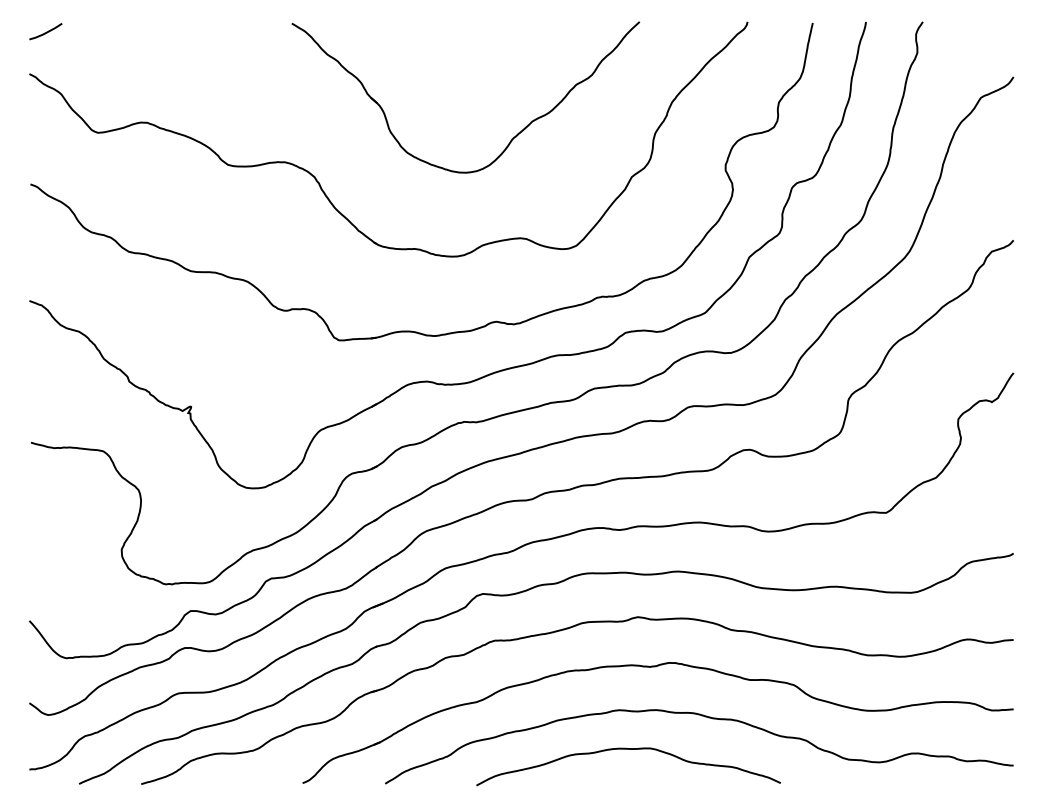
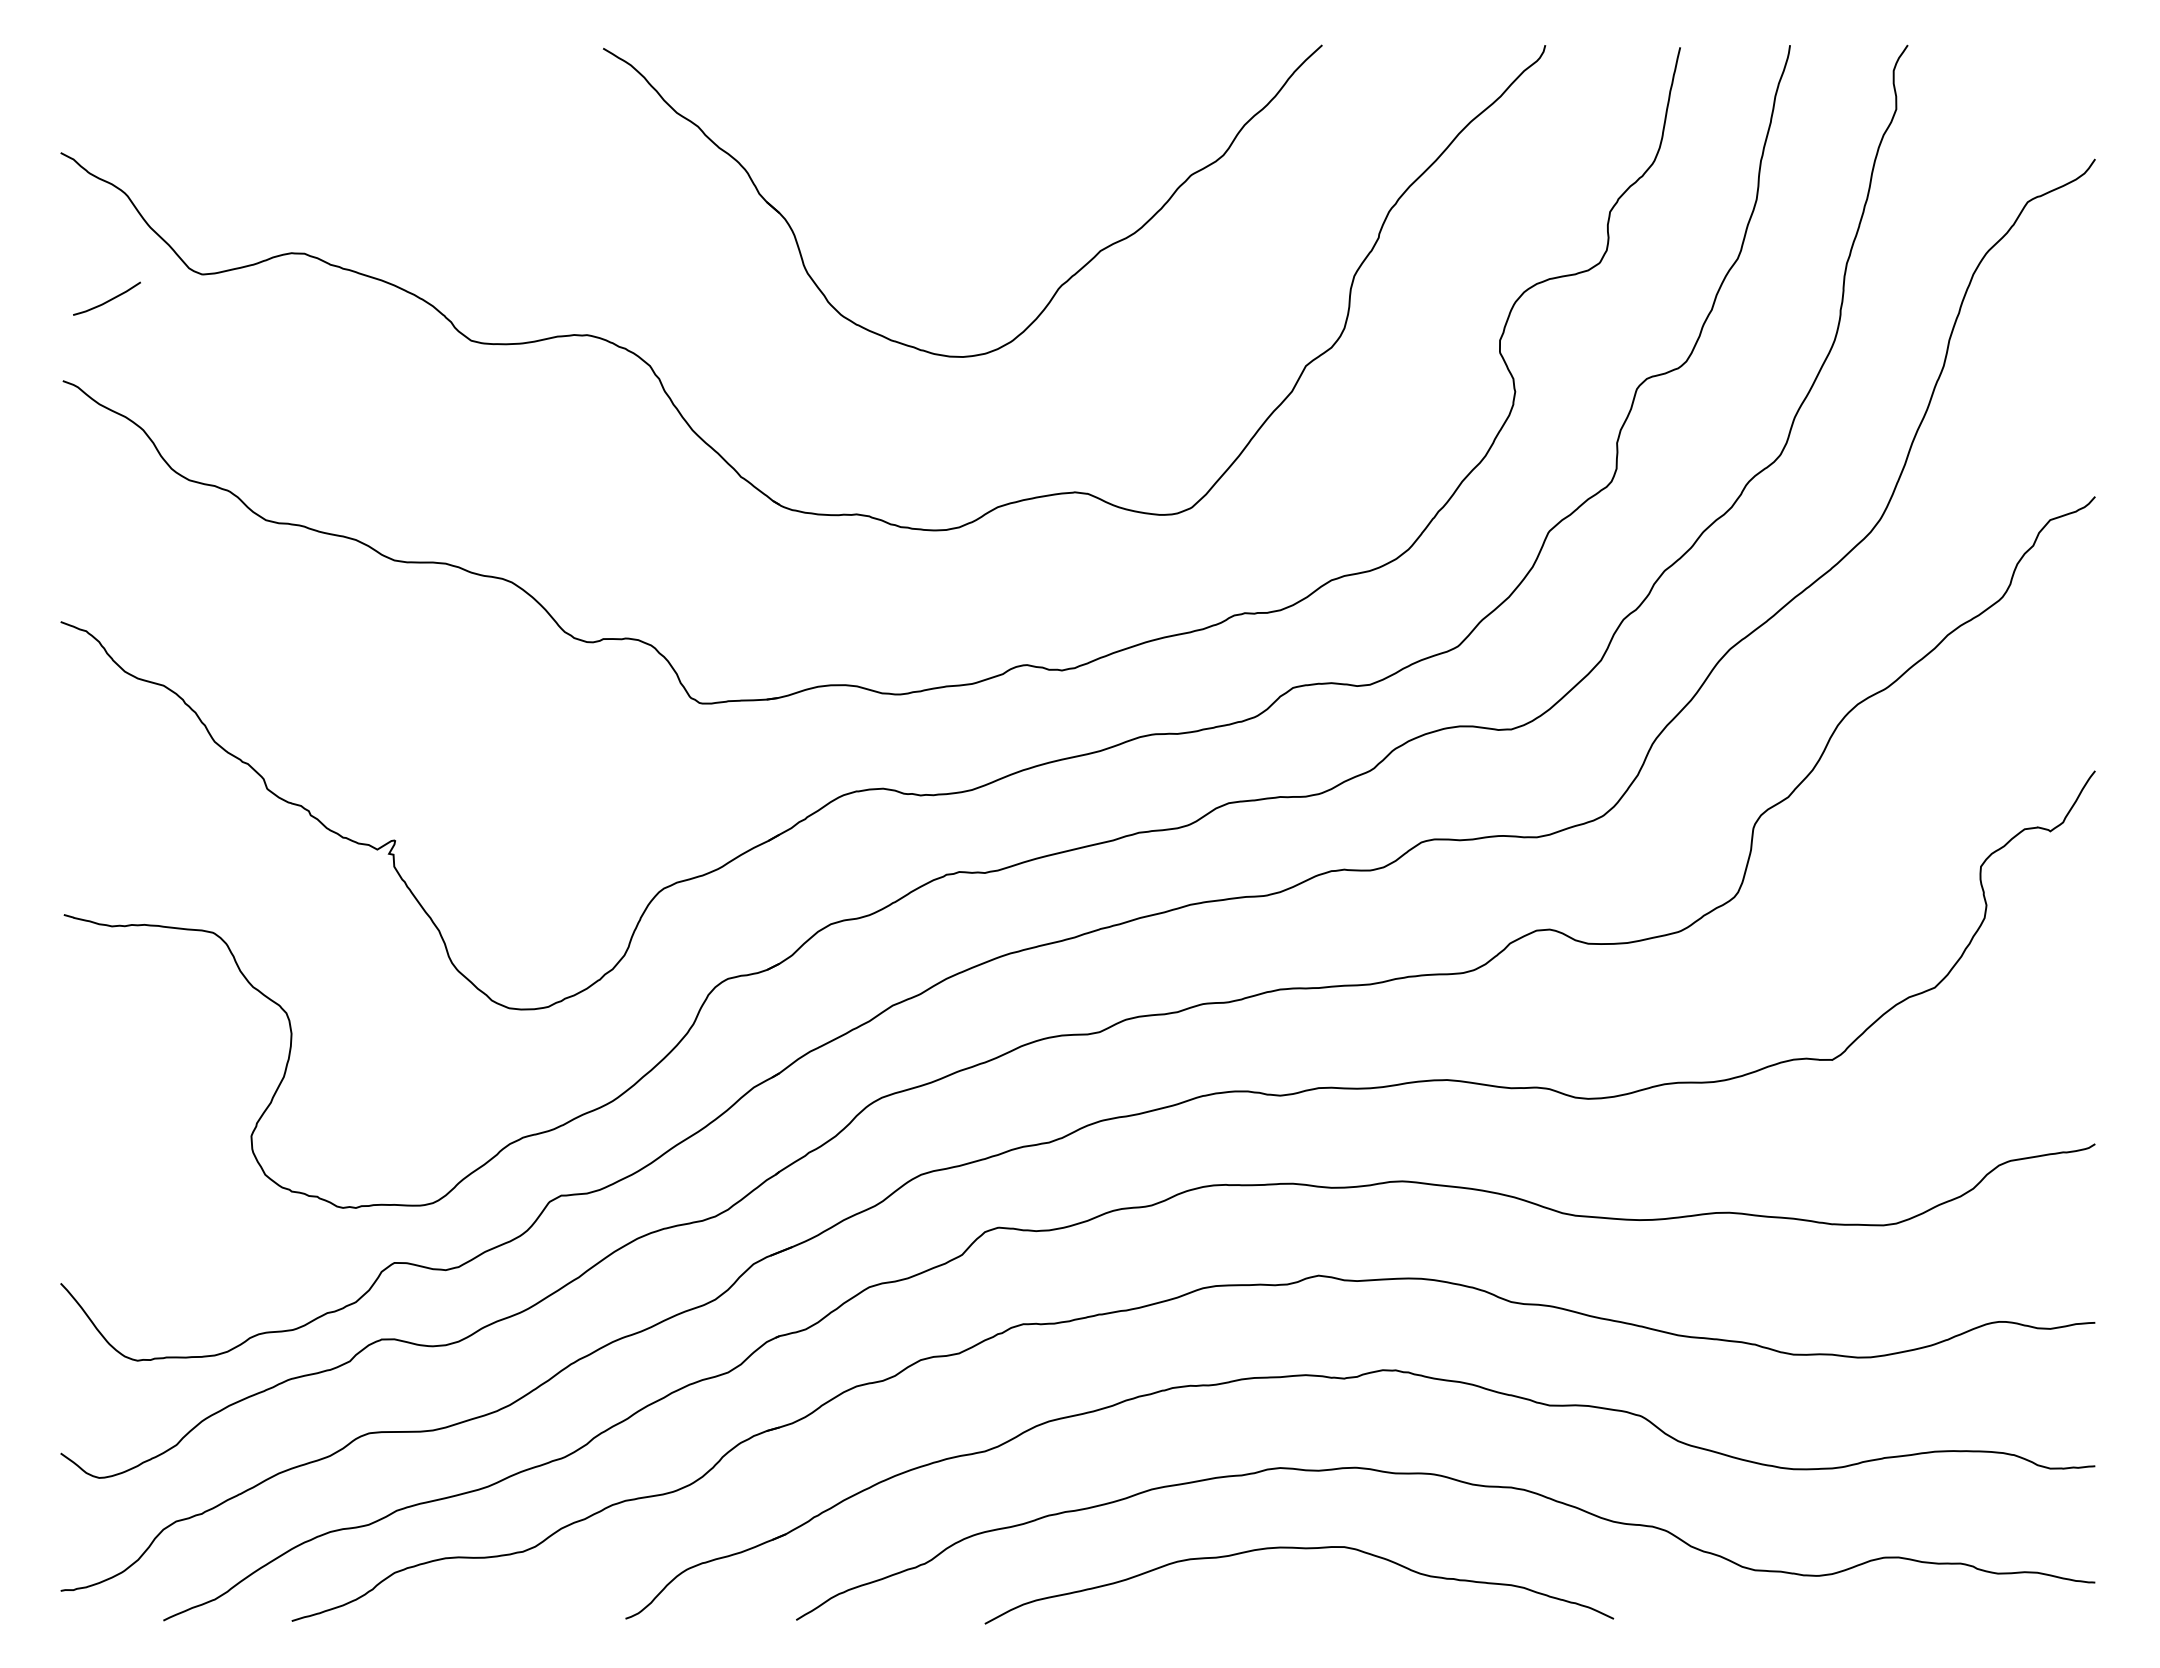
curve: (46, 31) -> (108, 298), moved

